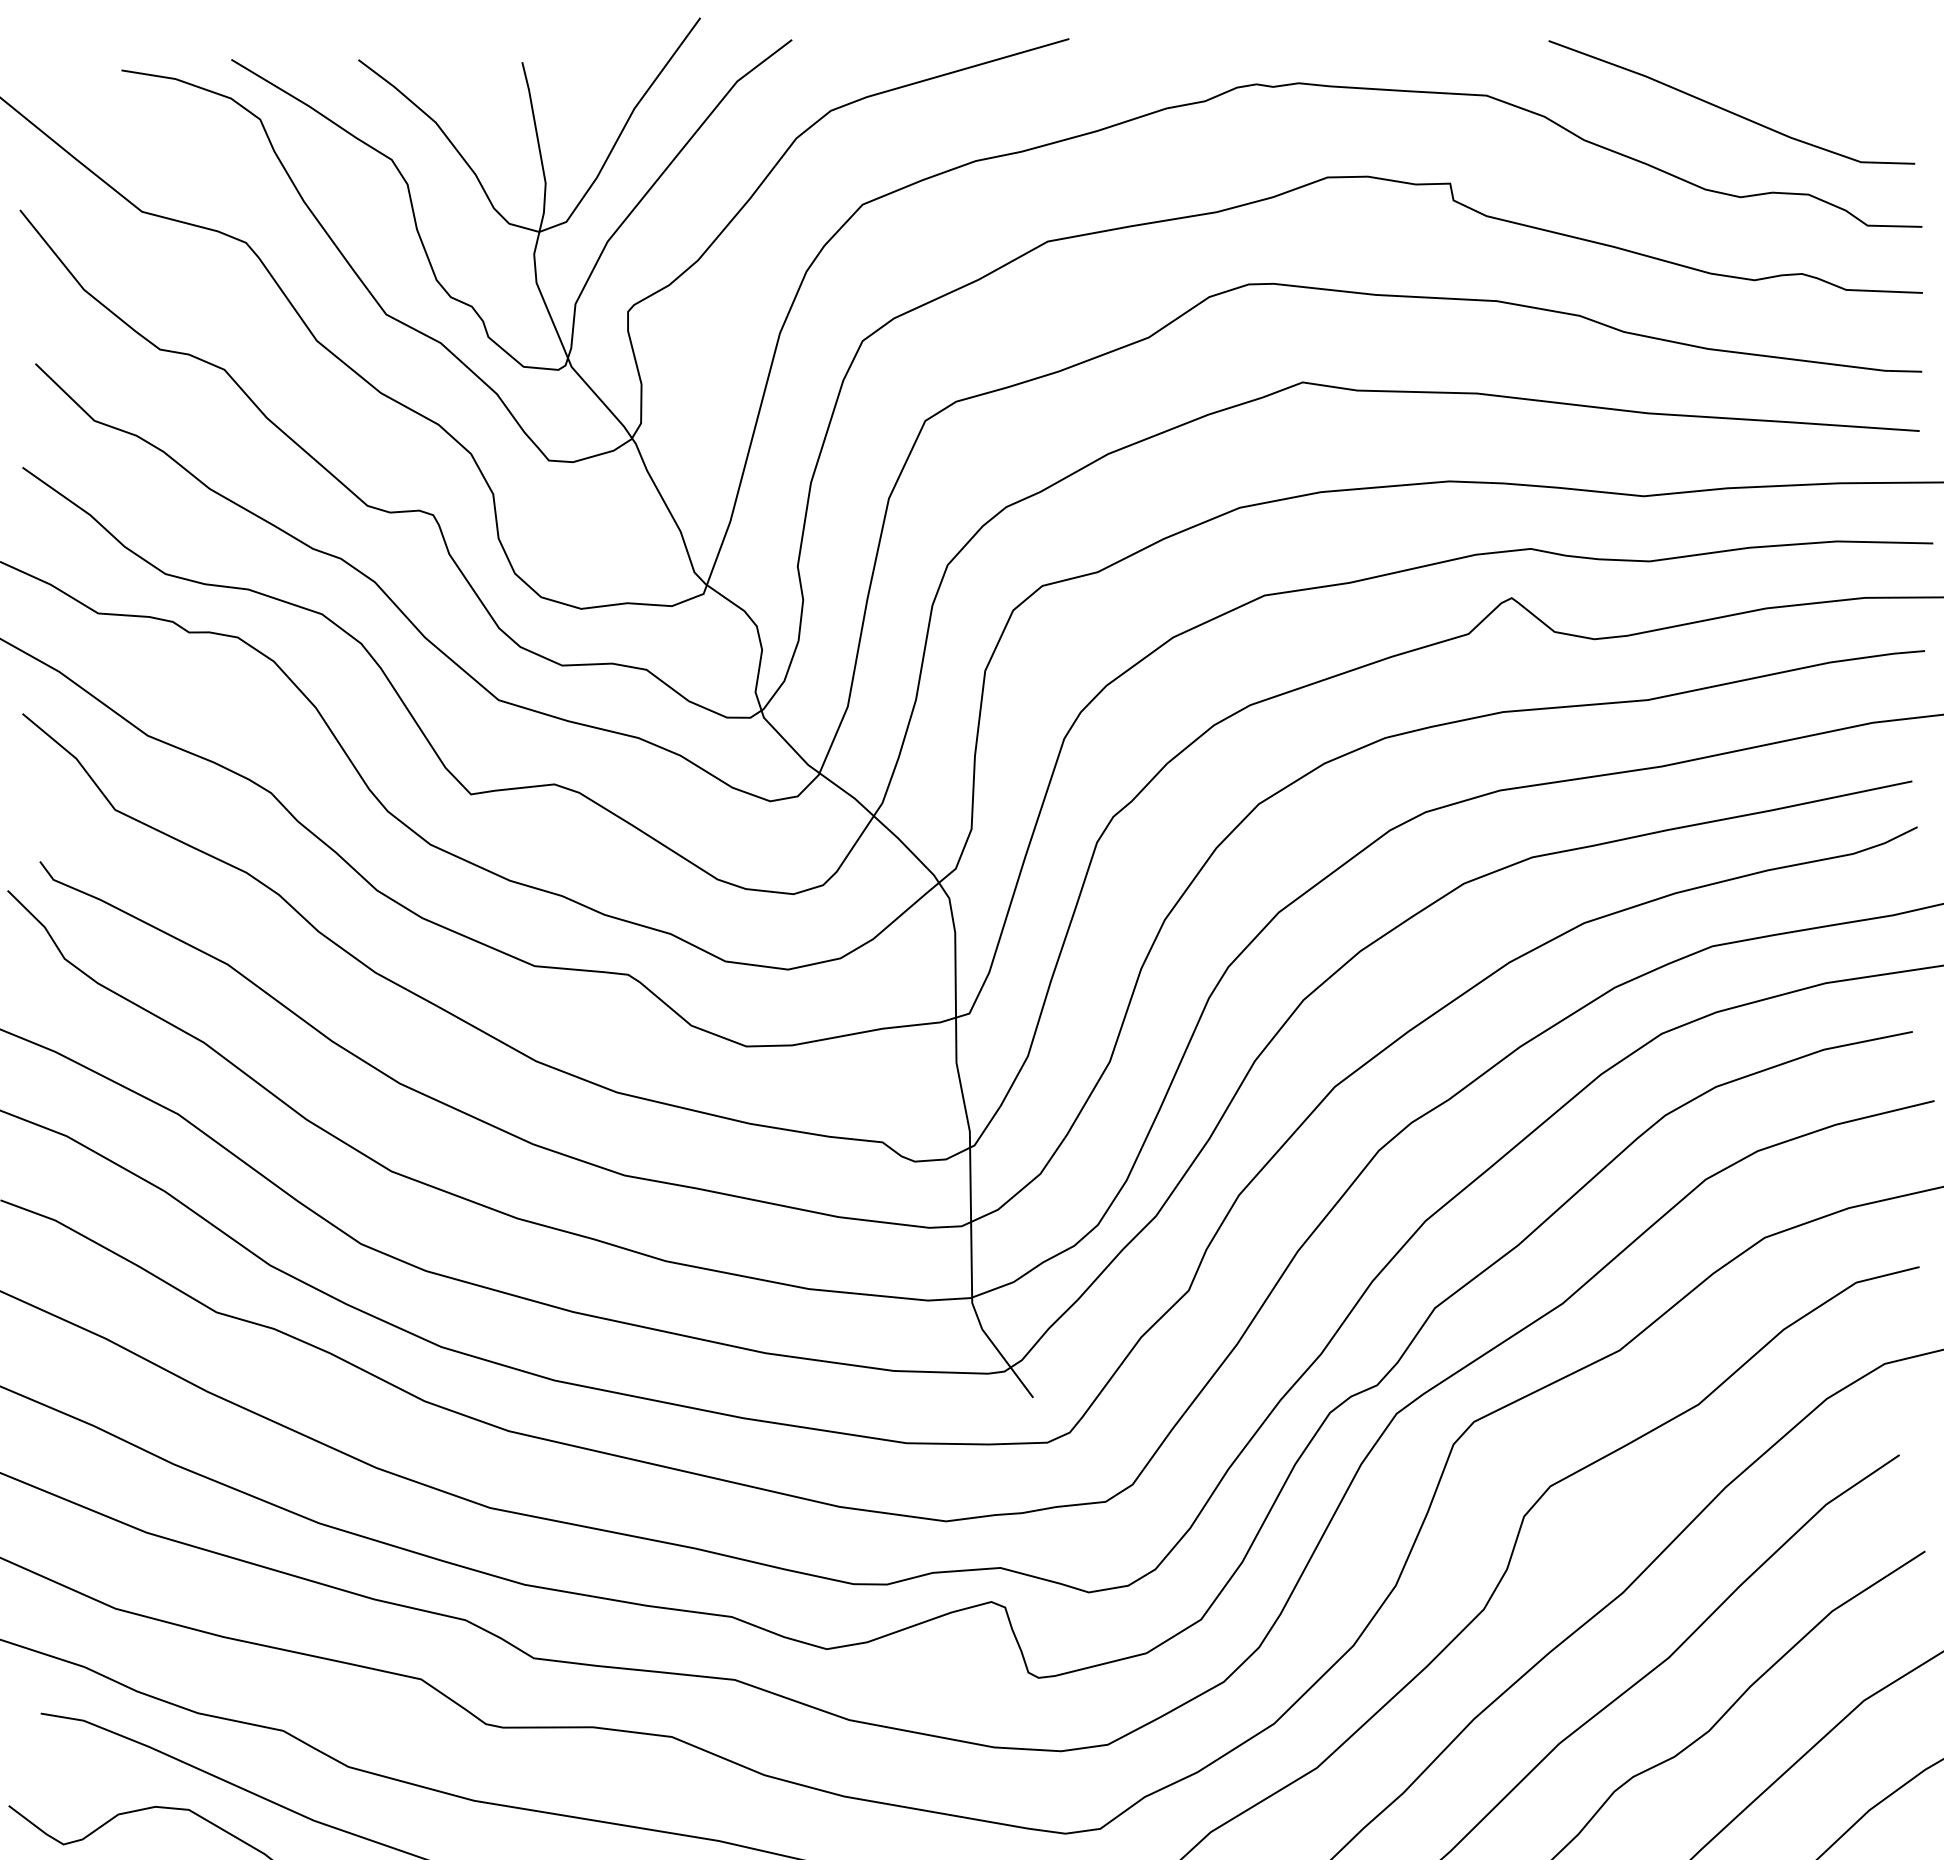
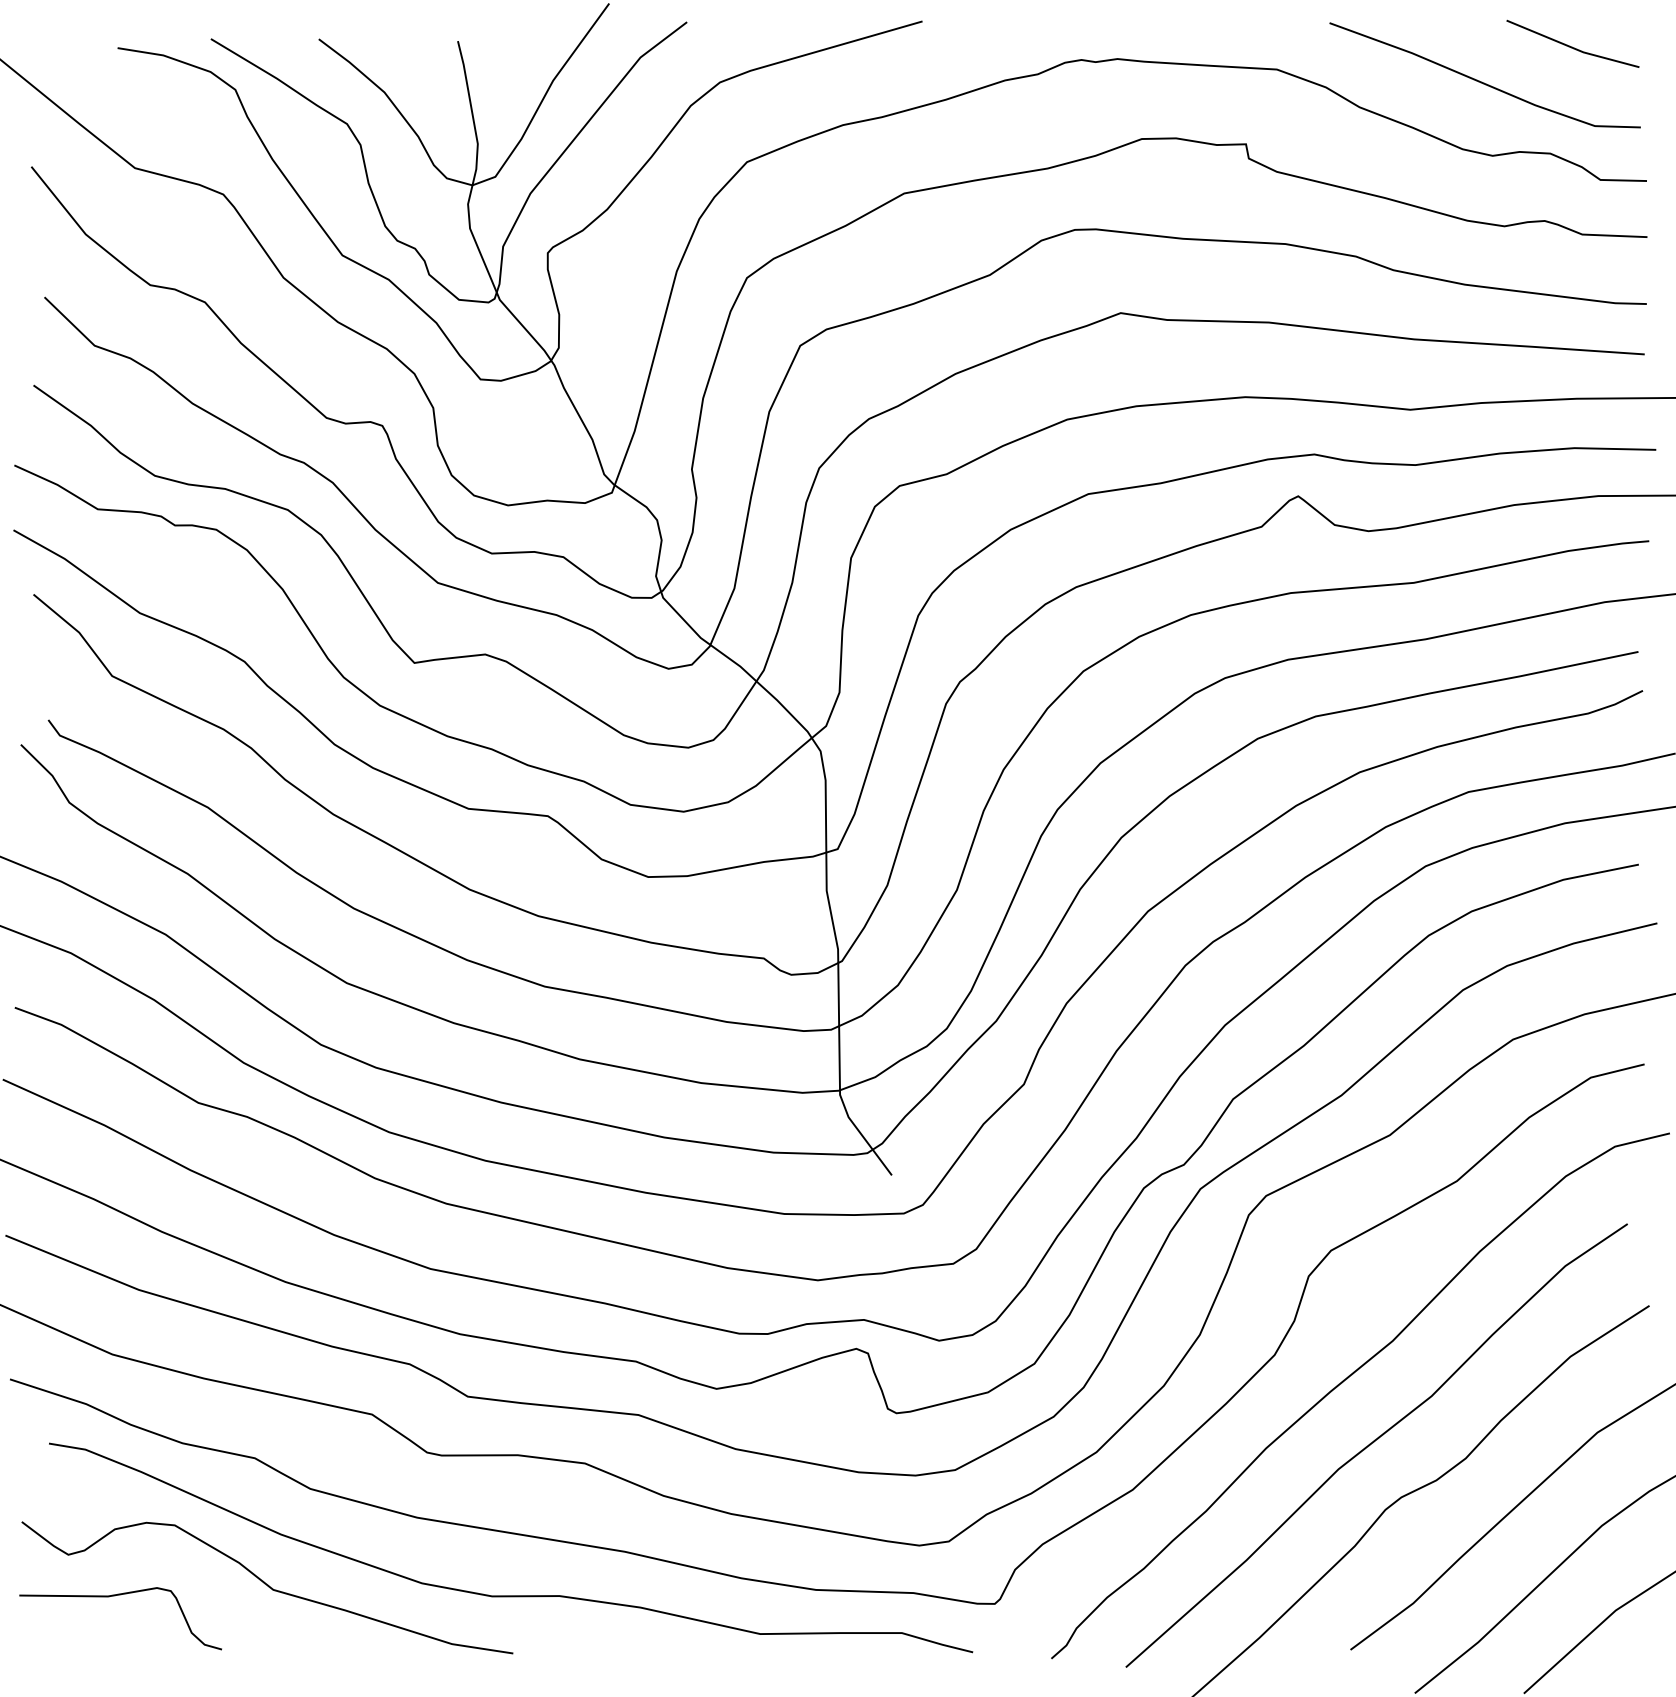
line: (1834, 68) -> (1572, 46), added

